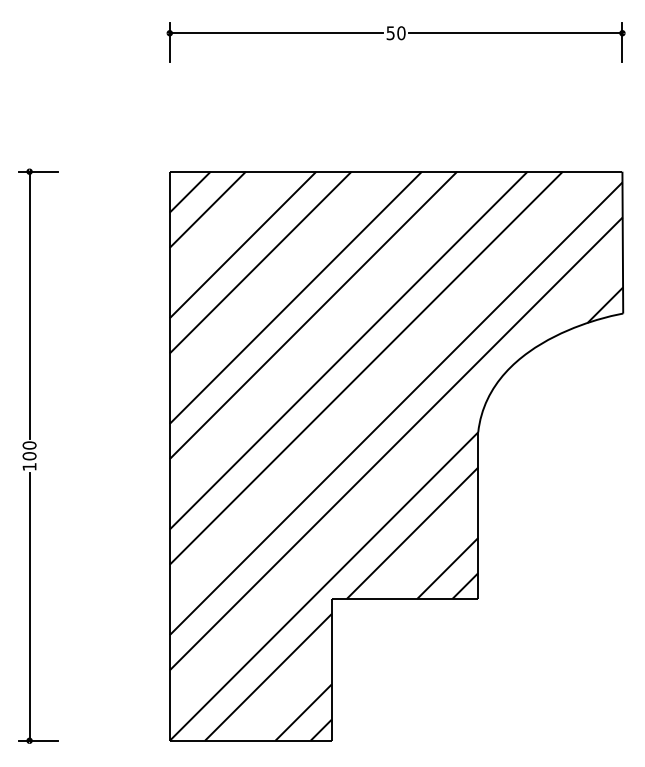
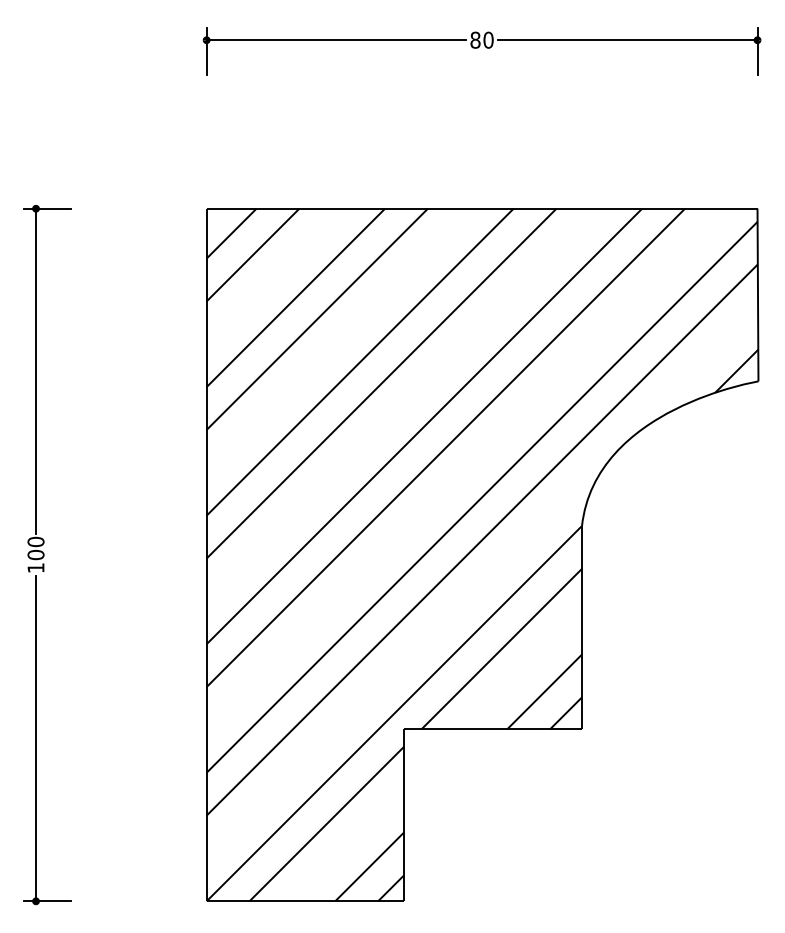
text: (390, 33) -> (475, 40), 50 -> 80

